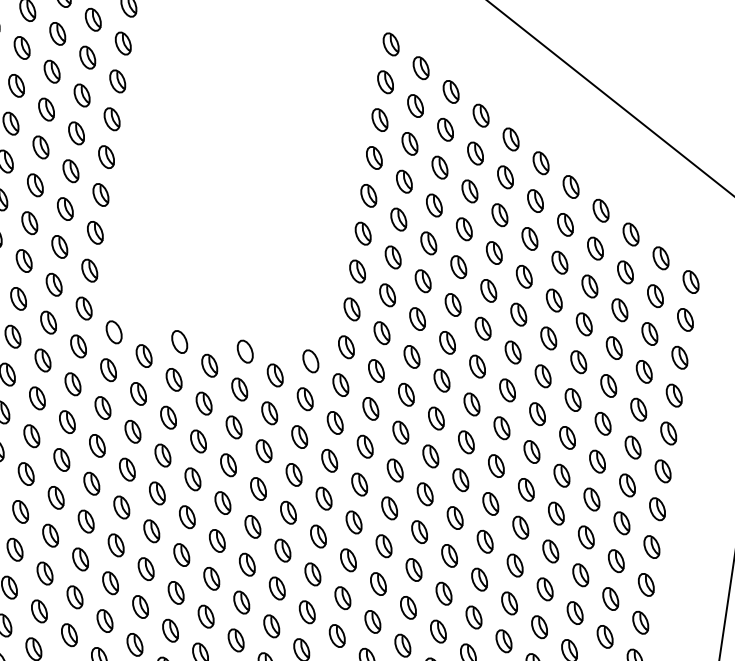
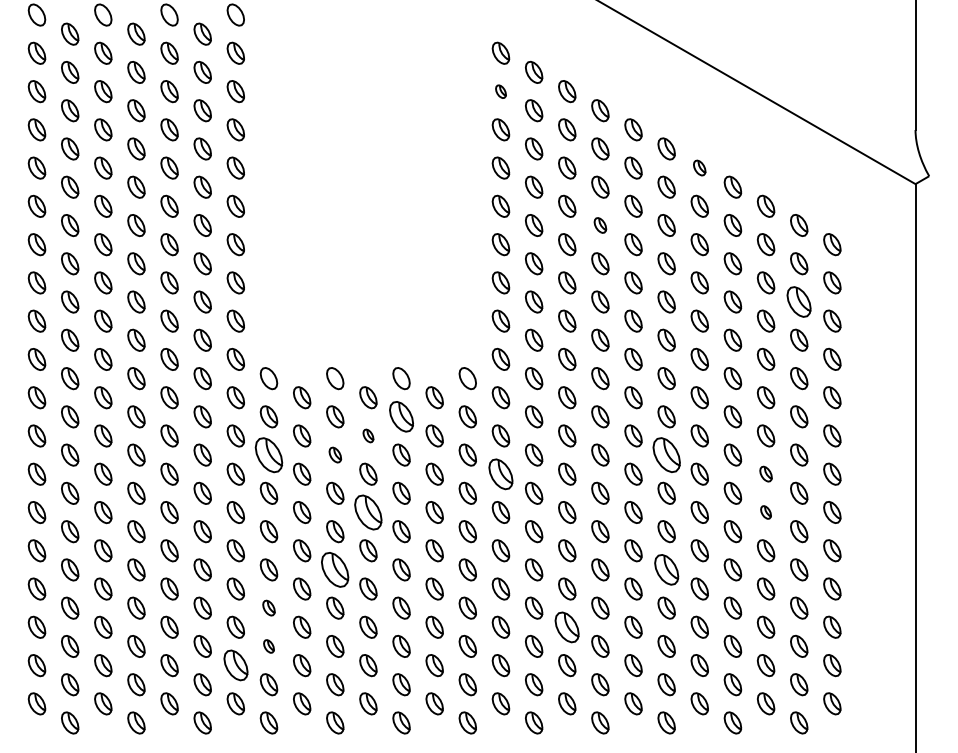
part: (385, 82) -> (500, 91), size x0.6
part: (570, 186) -> (699, 167), size x0.7
part: (464, 229) -> (600, 225), size x0.7
part: (650, 333) -> (799, 301), size x1.4
part: (239, 389) -> (401, 416), size x1.4
part: (204, 403) -> (368, 435), size x0.6
part: (102, 407) -> (268, 454), size x1.6
part: (168, 417) -> (335, 454), size x0.7
part: (329, 460) -> (500, 473), size x1.4
part: (496, 465) -> (666, 454), size x1.6
part: (193, 479) -> (368, 512), size x1.6
part: (591, 498) -> (765, 473), size x0.7
part: (152, 530) -> (335, 569), size x1.6
part: (585, 537) -> (765, 512), size x0.6
part: (80, 558) -> (268, 607), size x0.7
part: (479, 579) -> (666, 569), size x1.4
part: (74, 597) -> (268, 646), size x0.6
part: (39, 611) -> (235, 665), size x1.4
part: (373, 621) -> (567, 626), size x1.4

